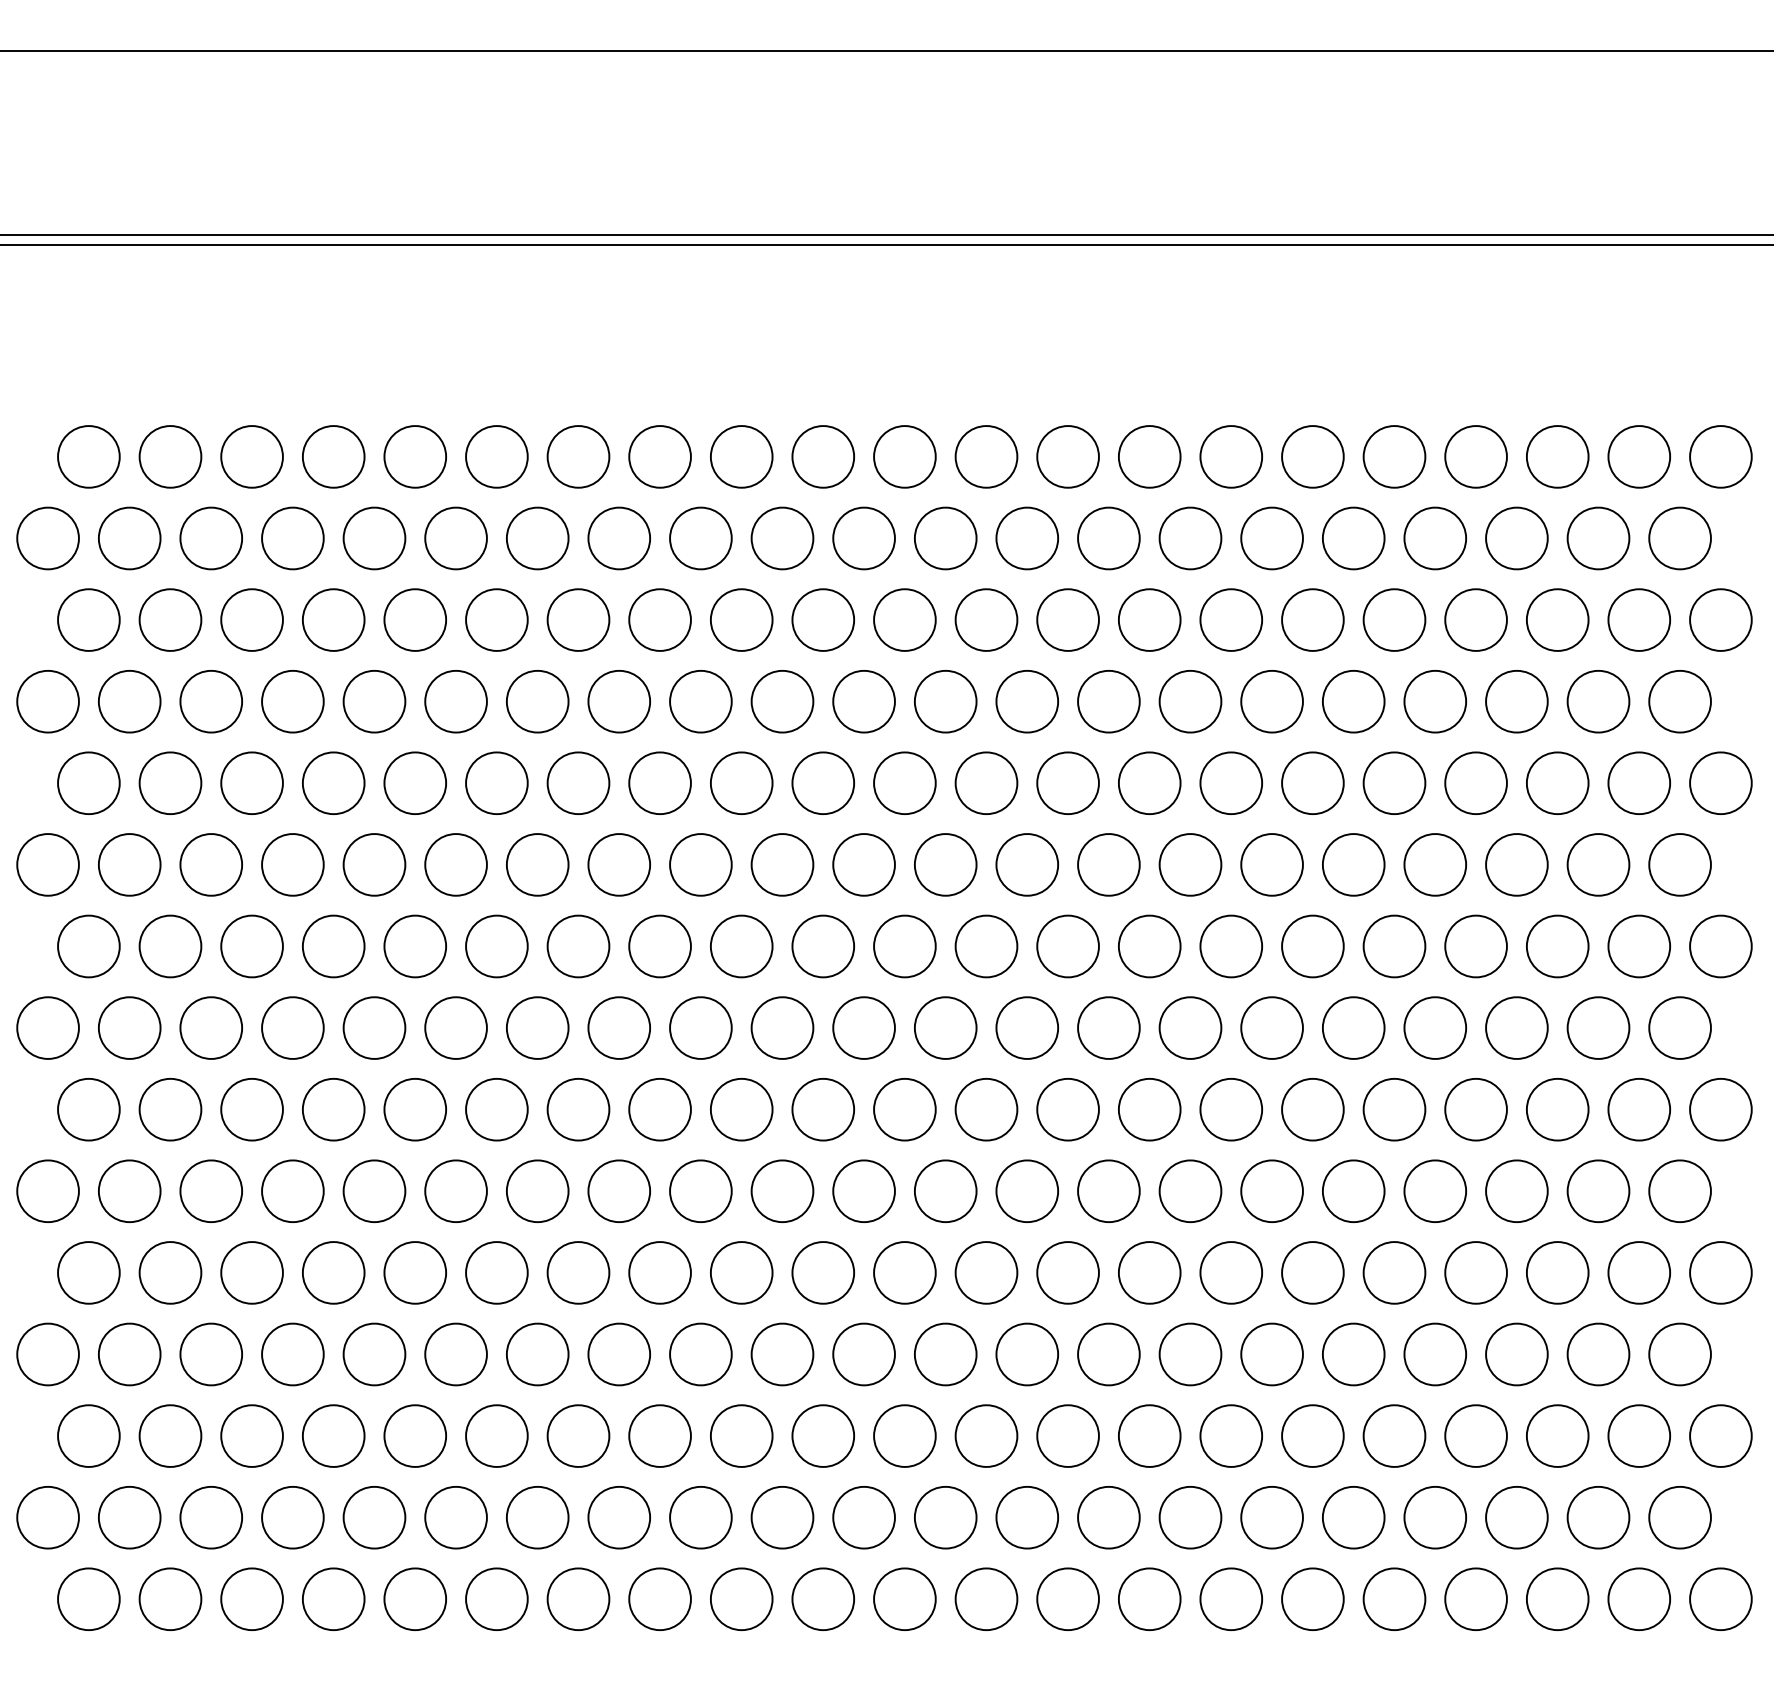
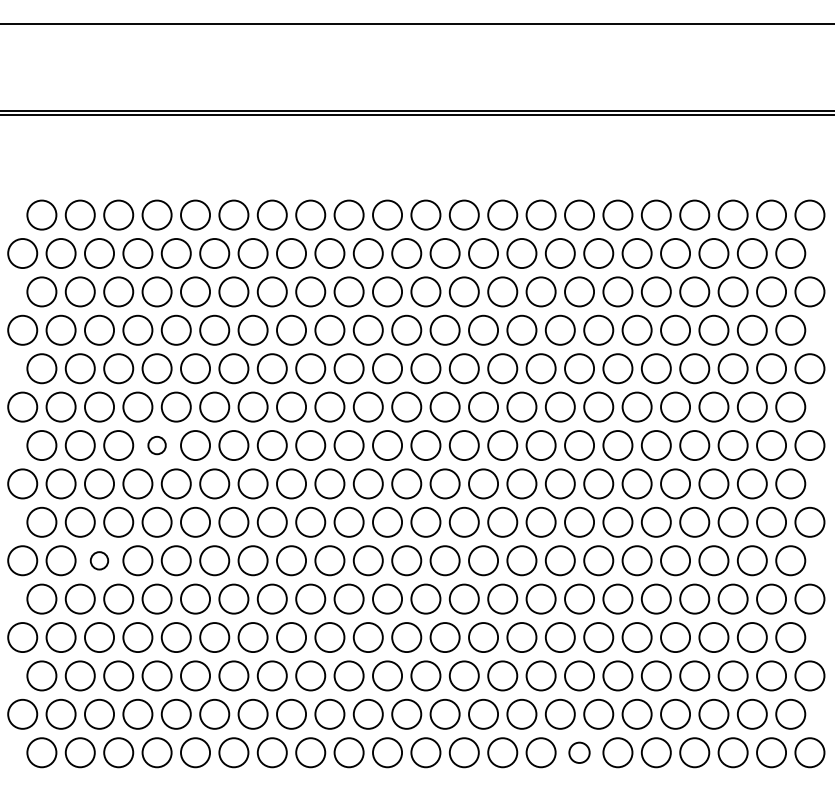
circle: (332, 946) -> (156, 445), size x0.6
circle: (211, 1190) -> (99, 560), size x0.6
circle: (1231, 1598) -> (579, 752), size x0.7

